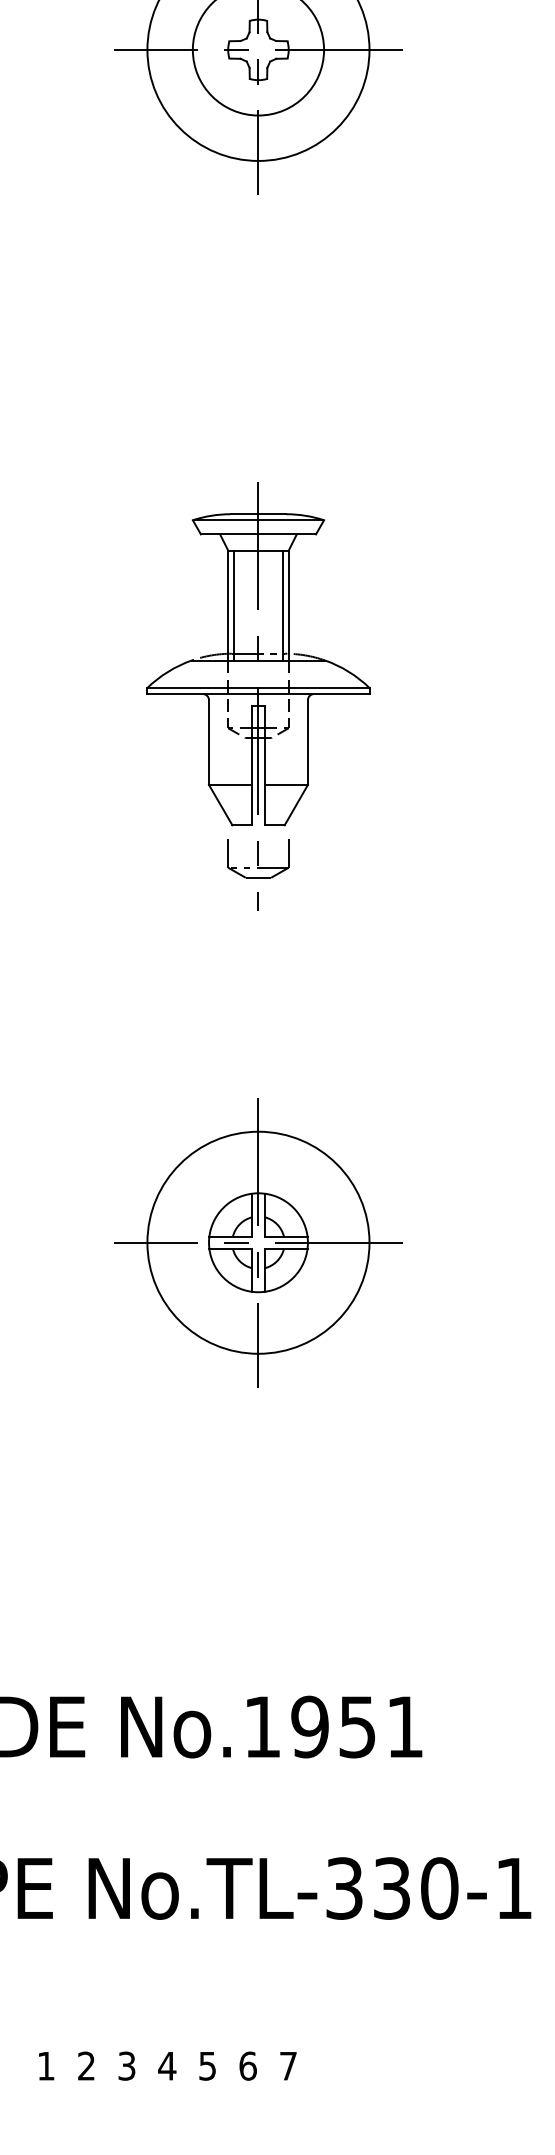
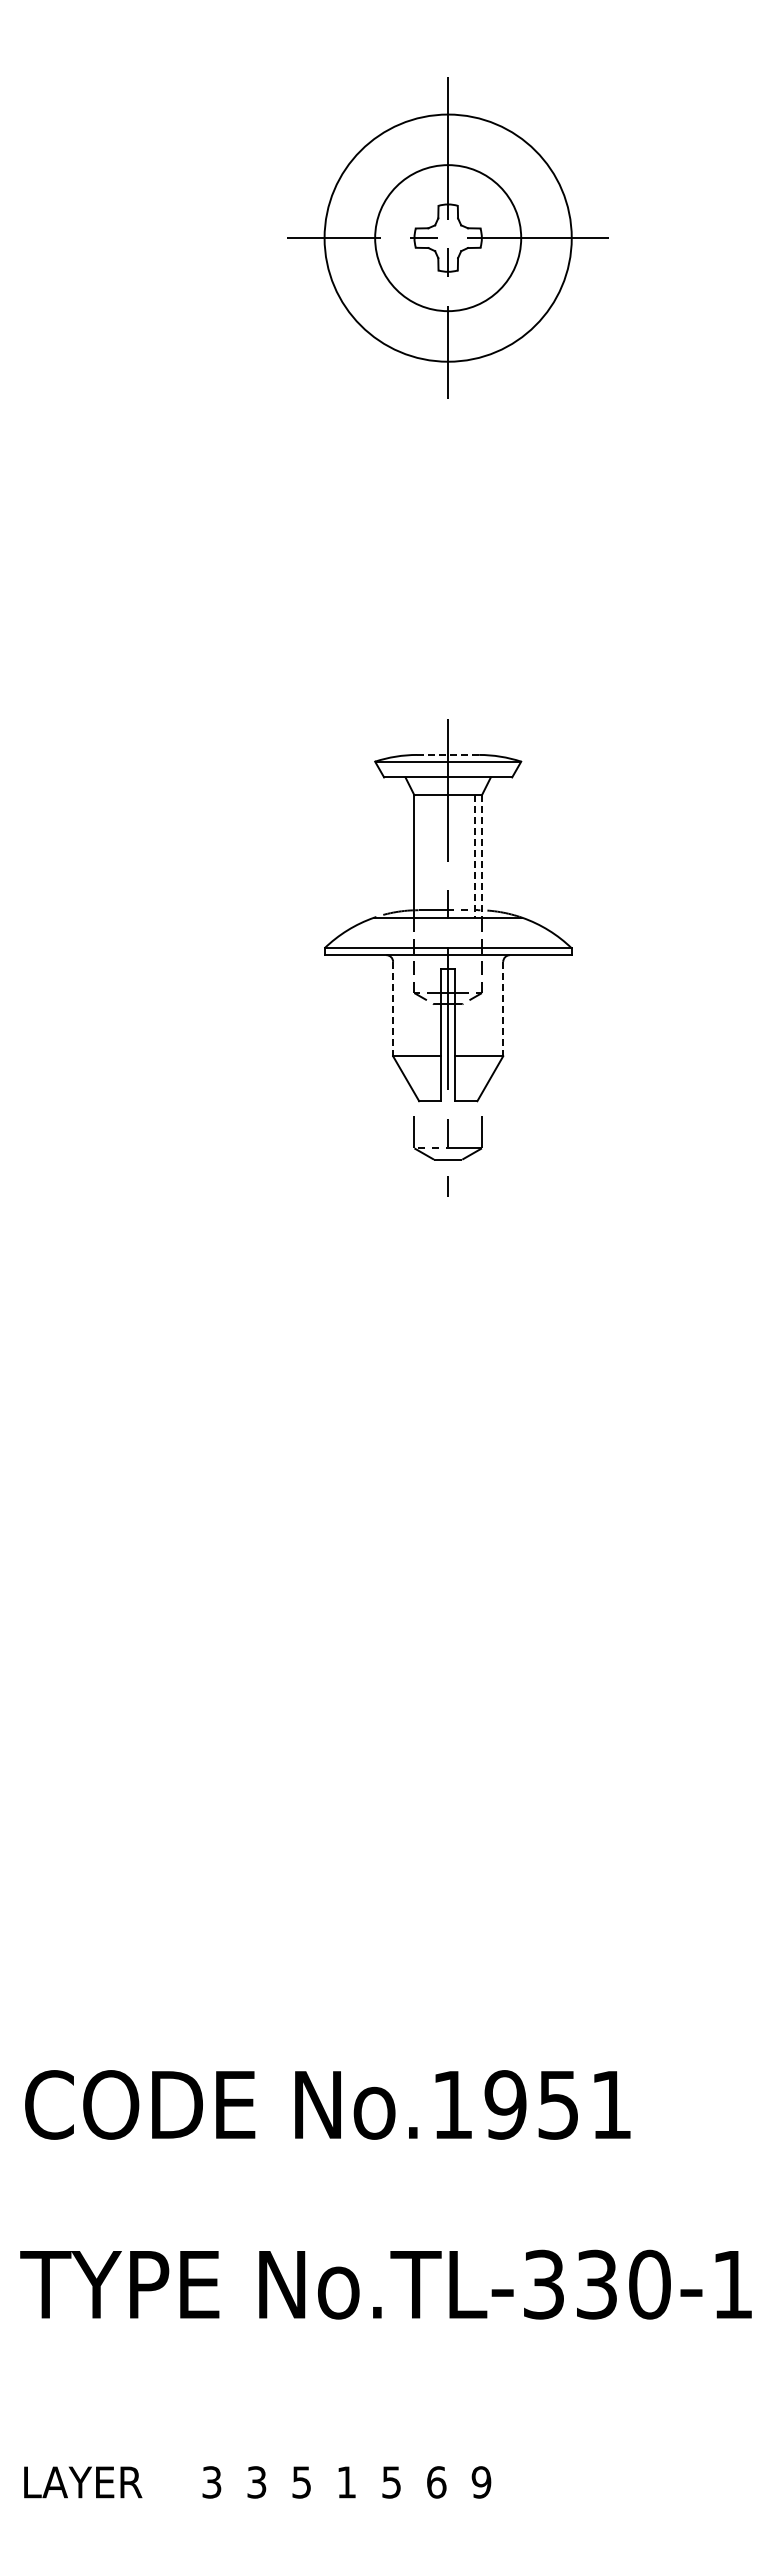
line: (258, 513) -> (448, 754), solid -> dashed
line: (234, 605) -> (421, 856), removed
line: (283, 606) -> (475, 857), solid -> dashed
line: (288, 606) -> (481, 857), solid -> dashed
line: (209, 742) -> (393, 1009), solid -> dashed
line: (308, 742) -> (503, 1009), solid -> dashed
part: (257, 1242) -> (447, 1565), removed
text: (45, 2066) -> (211, 2482), 1 -> 3
text: (86, 2066) -> (256, 2482), 2 -> 3
text: (127, 2066) -> (302, 2482), 3 -> 5
text: (167, 2066) -> (346, 2482), 4 -> 1
text: (288, 2066) -> (481, 2482), 7 -> 9

